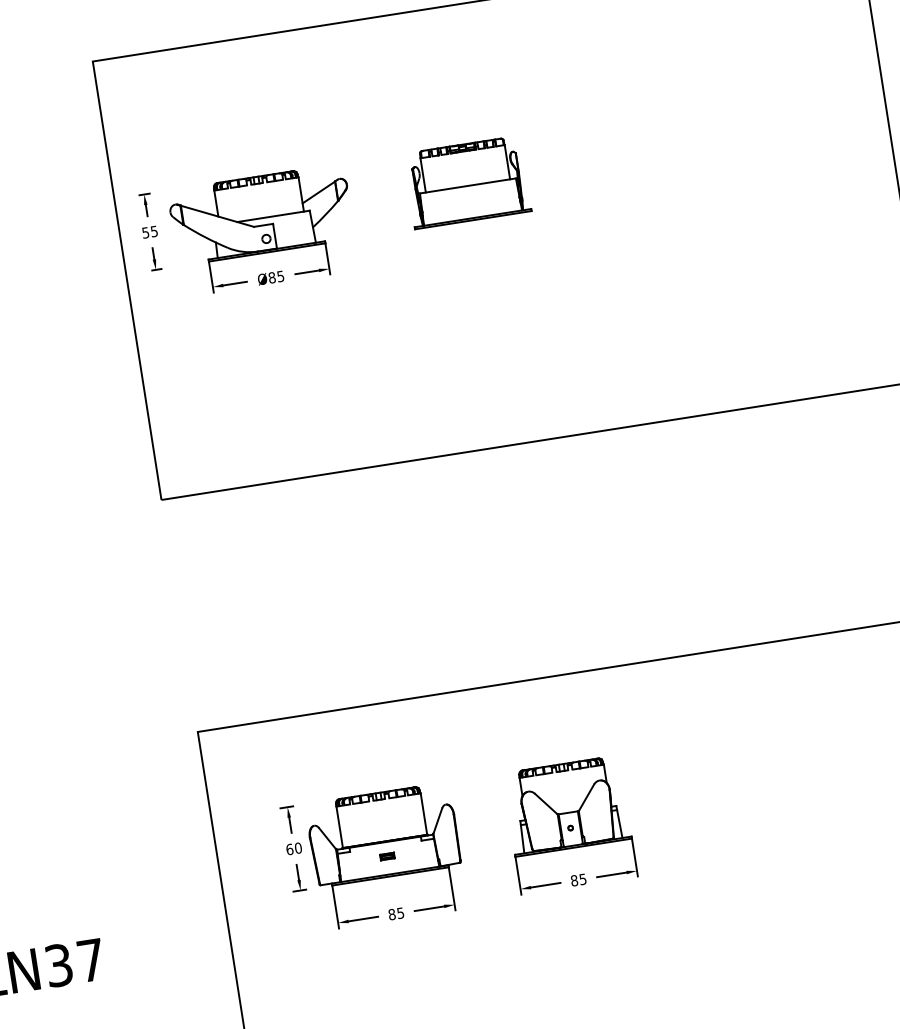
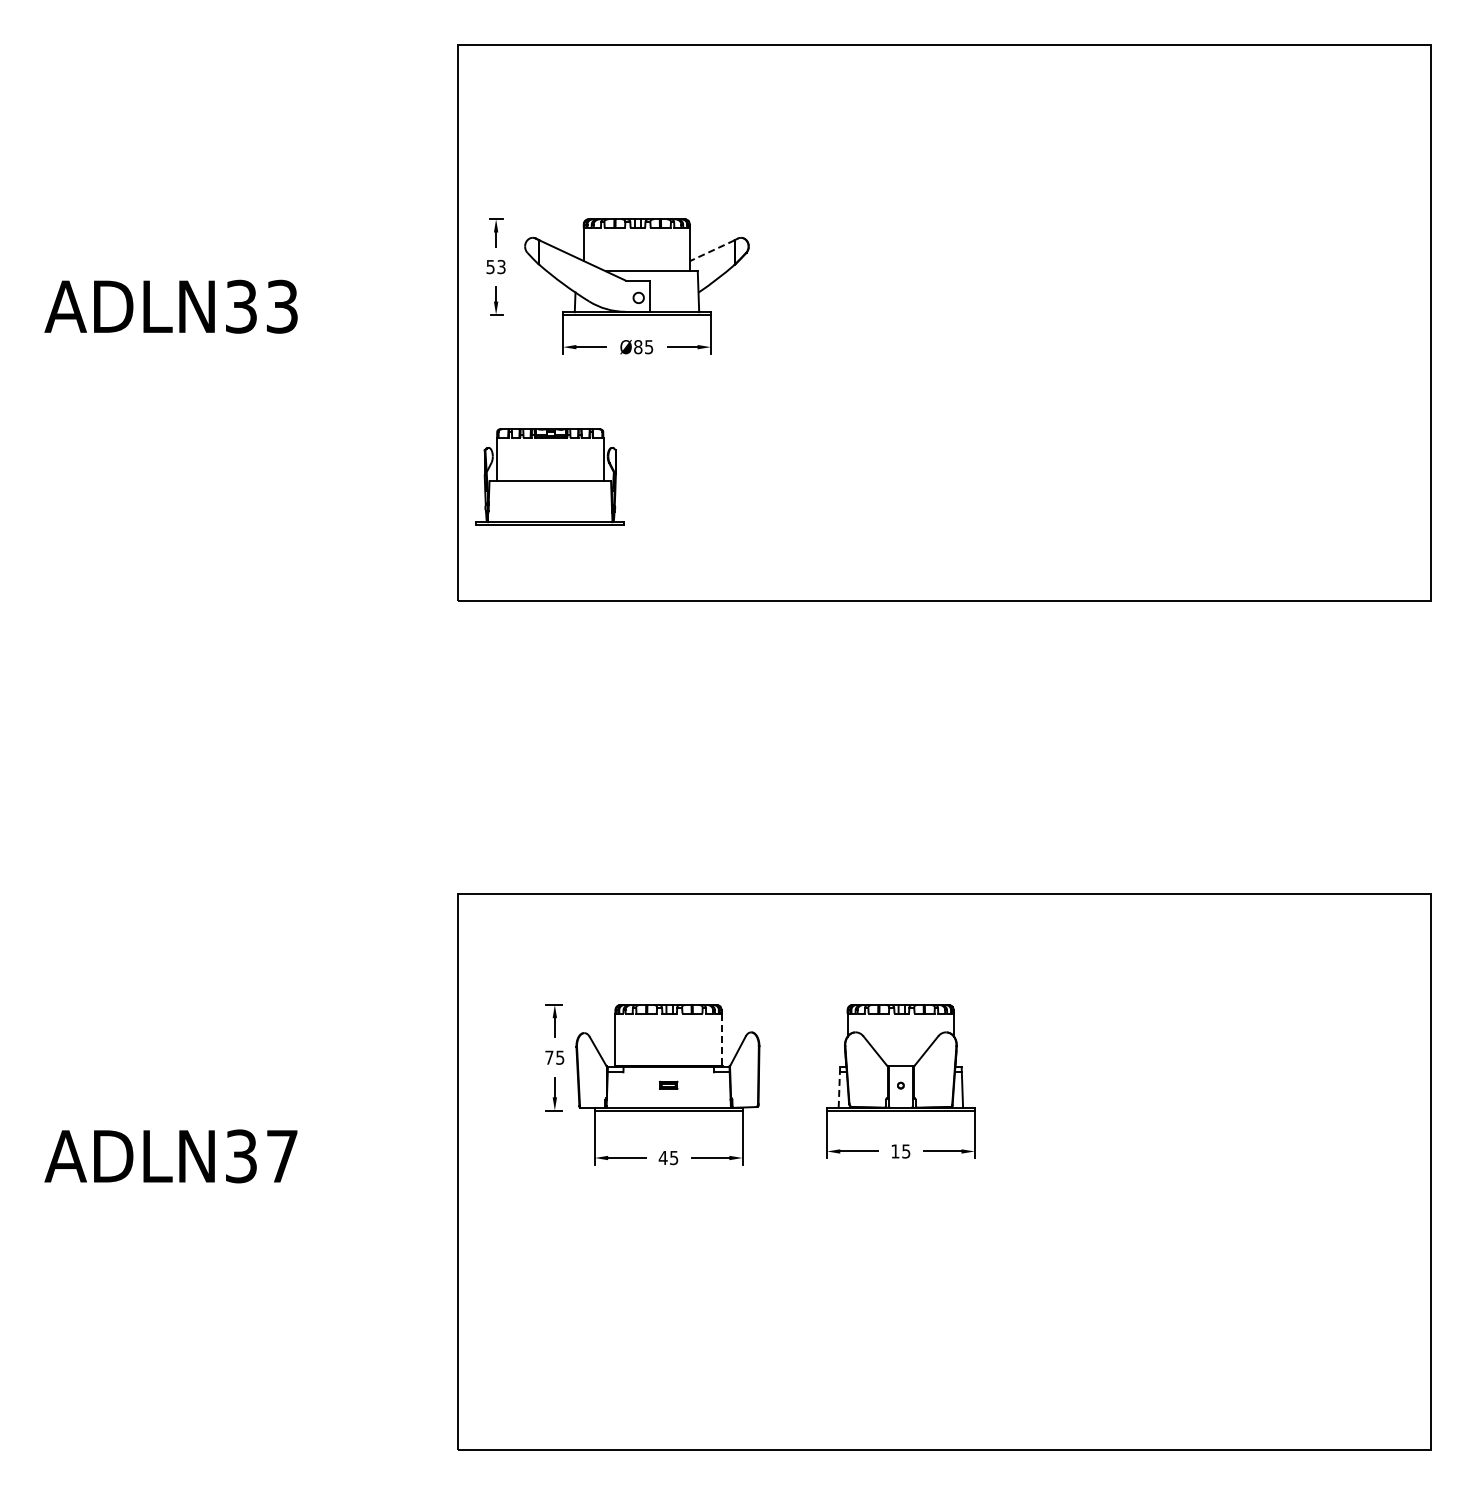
part: (466, 182) -> (549, 476), moved
line: (318, 192) -> (712, 250), solid -> dashed
text: (154, 231) -> (501, 266), 55 -> 53
line: (424, 813) -> (722, 1039), solid -> dashed
line: (522, 837) -> (839, 1087), solid -> dashed
text: (293, 848) -> (554, 1057), 60 -> 75
text: (574, 880) -> (895, 1151), 85 -> 15
text: (391, 914) -> (662, 1157), 85 -> 45

